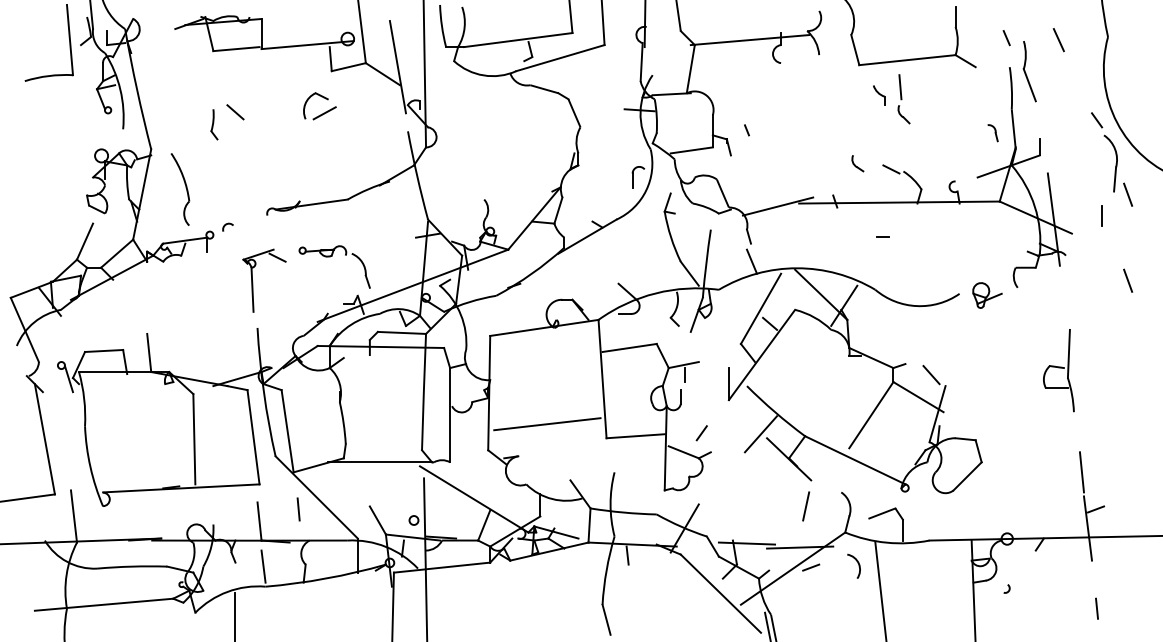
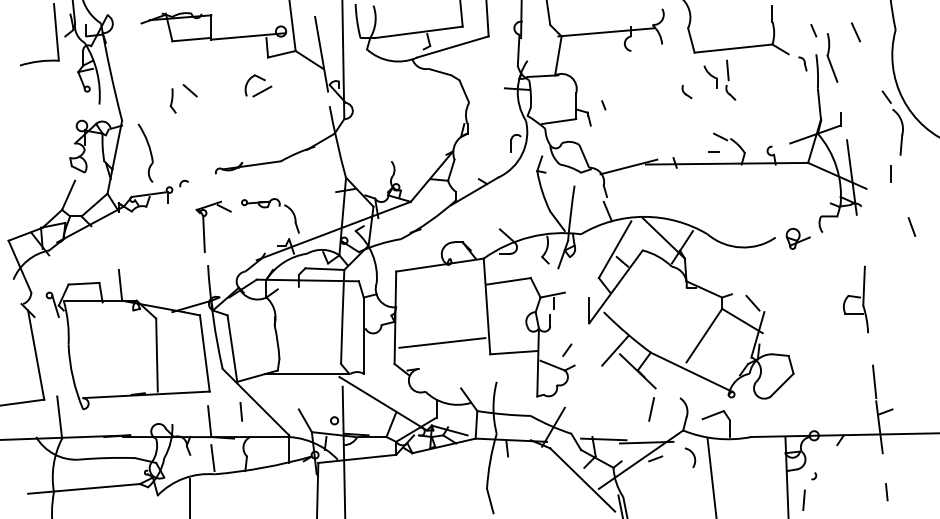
part: (878, 95) -> (710, 77), size x1.43
part: (992, 133) -> (802, 64), moved
part: (857, 163) -> (686, 91), moved
line: (1128, 194) -> (912, 157), removed
line: (882, 236) -> (713, 151), moved
line: (994, 618) -> (803, 500), added

